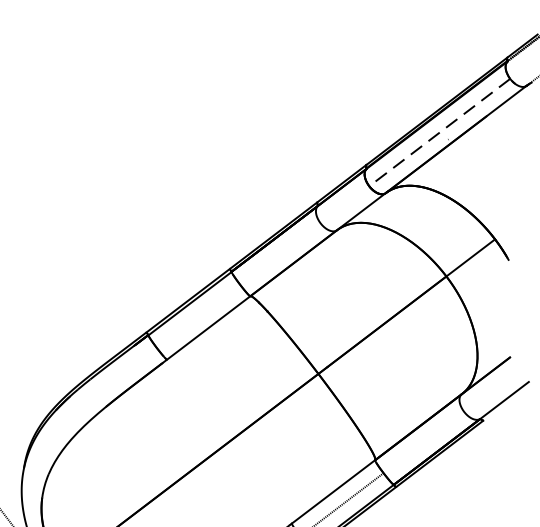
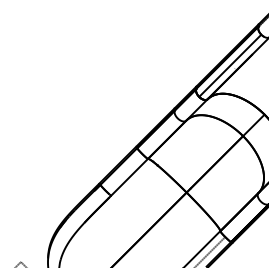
line: (440, 131) -> (230, 65), dashed -> solid

